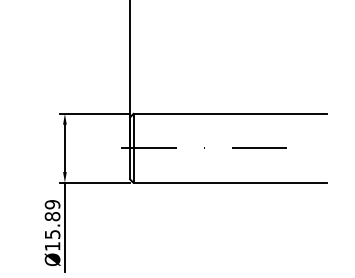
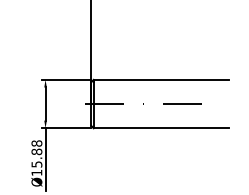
text: (52, 204) -> (36, 143), Ø15.89 -> Ø15.88

